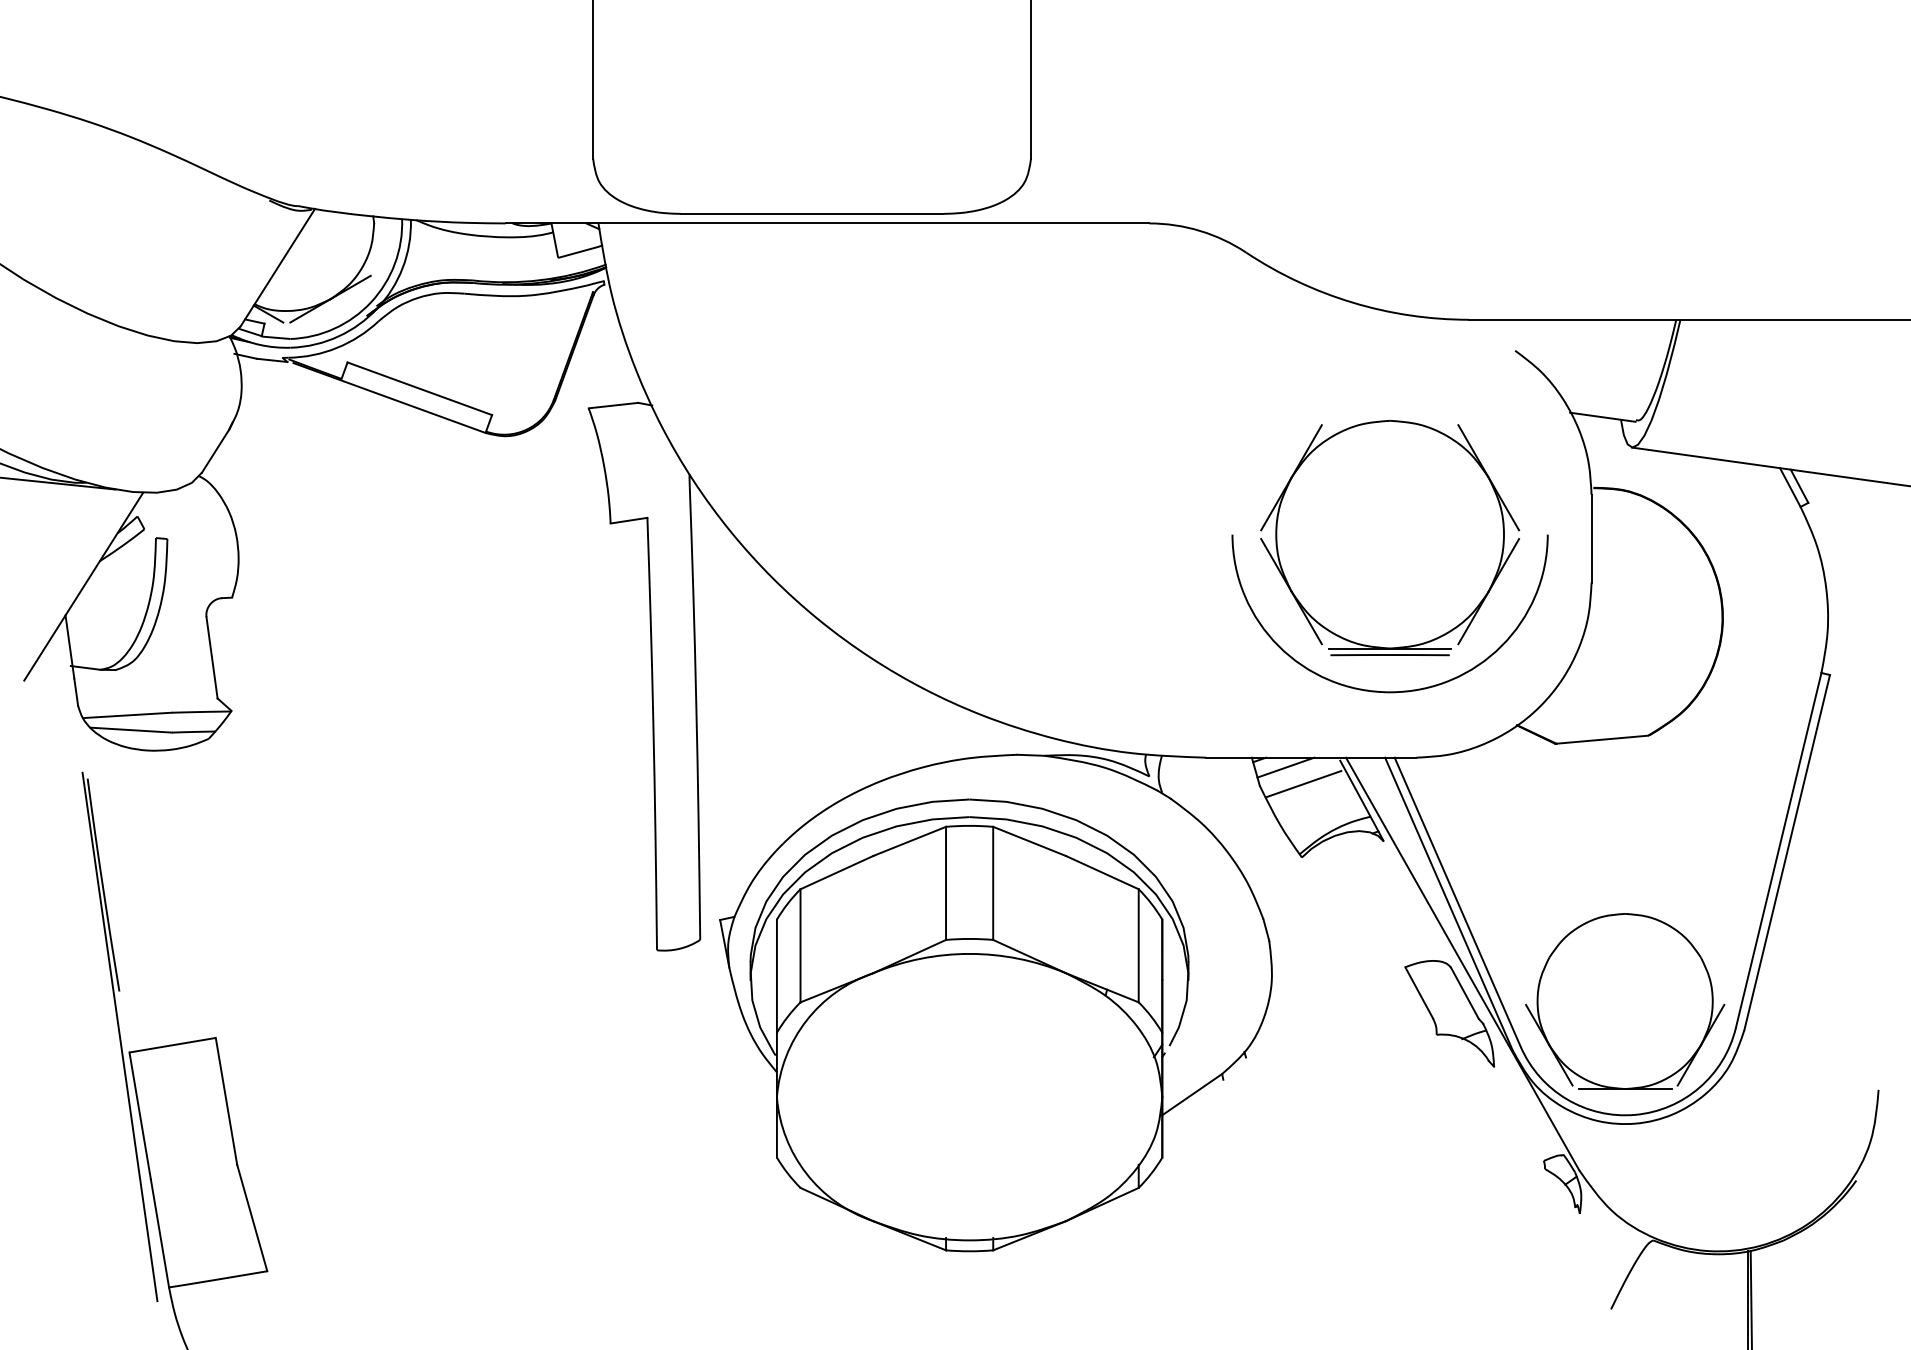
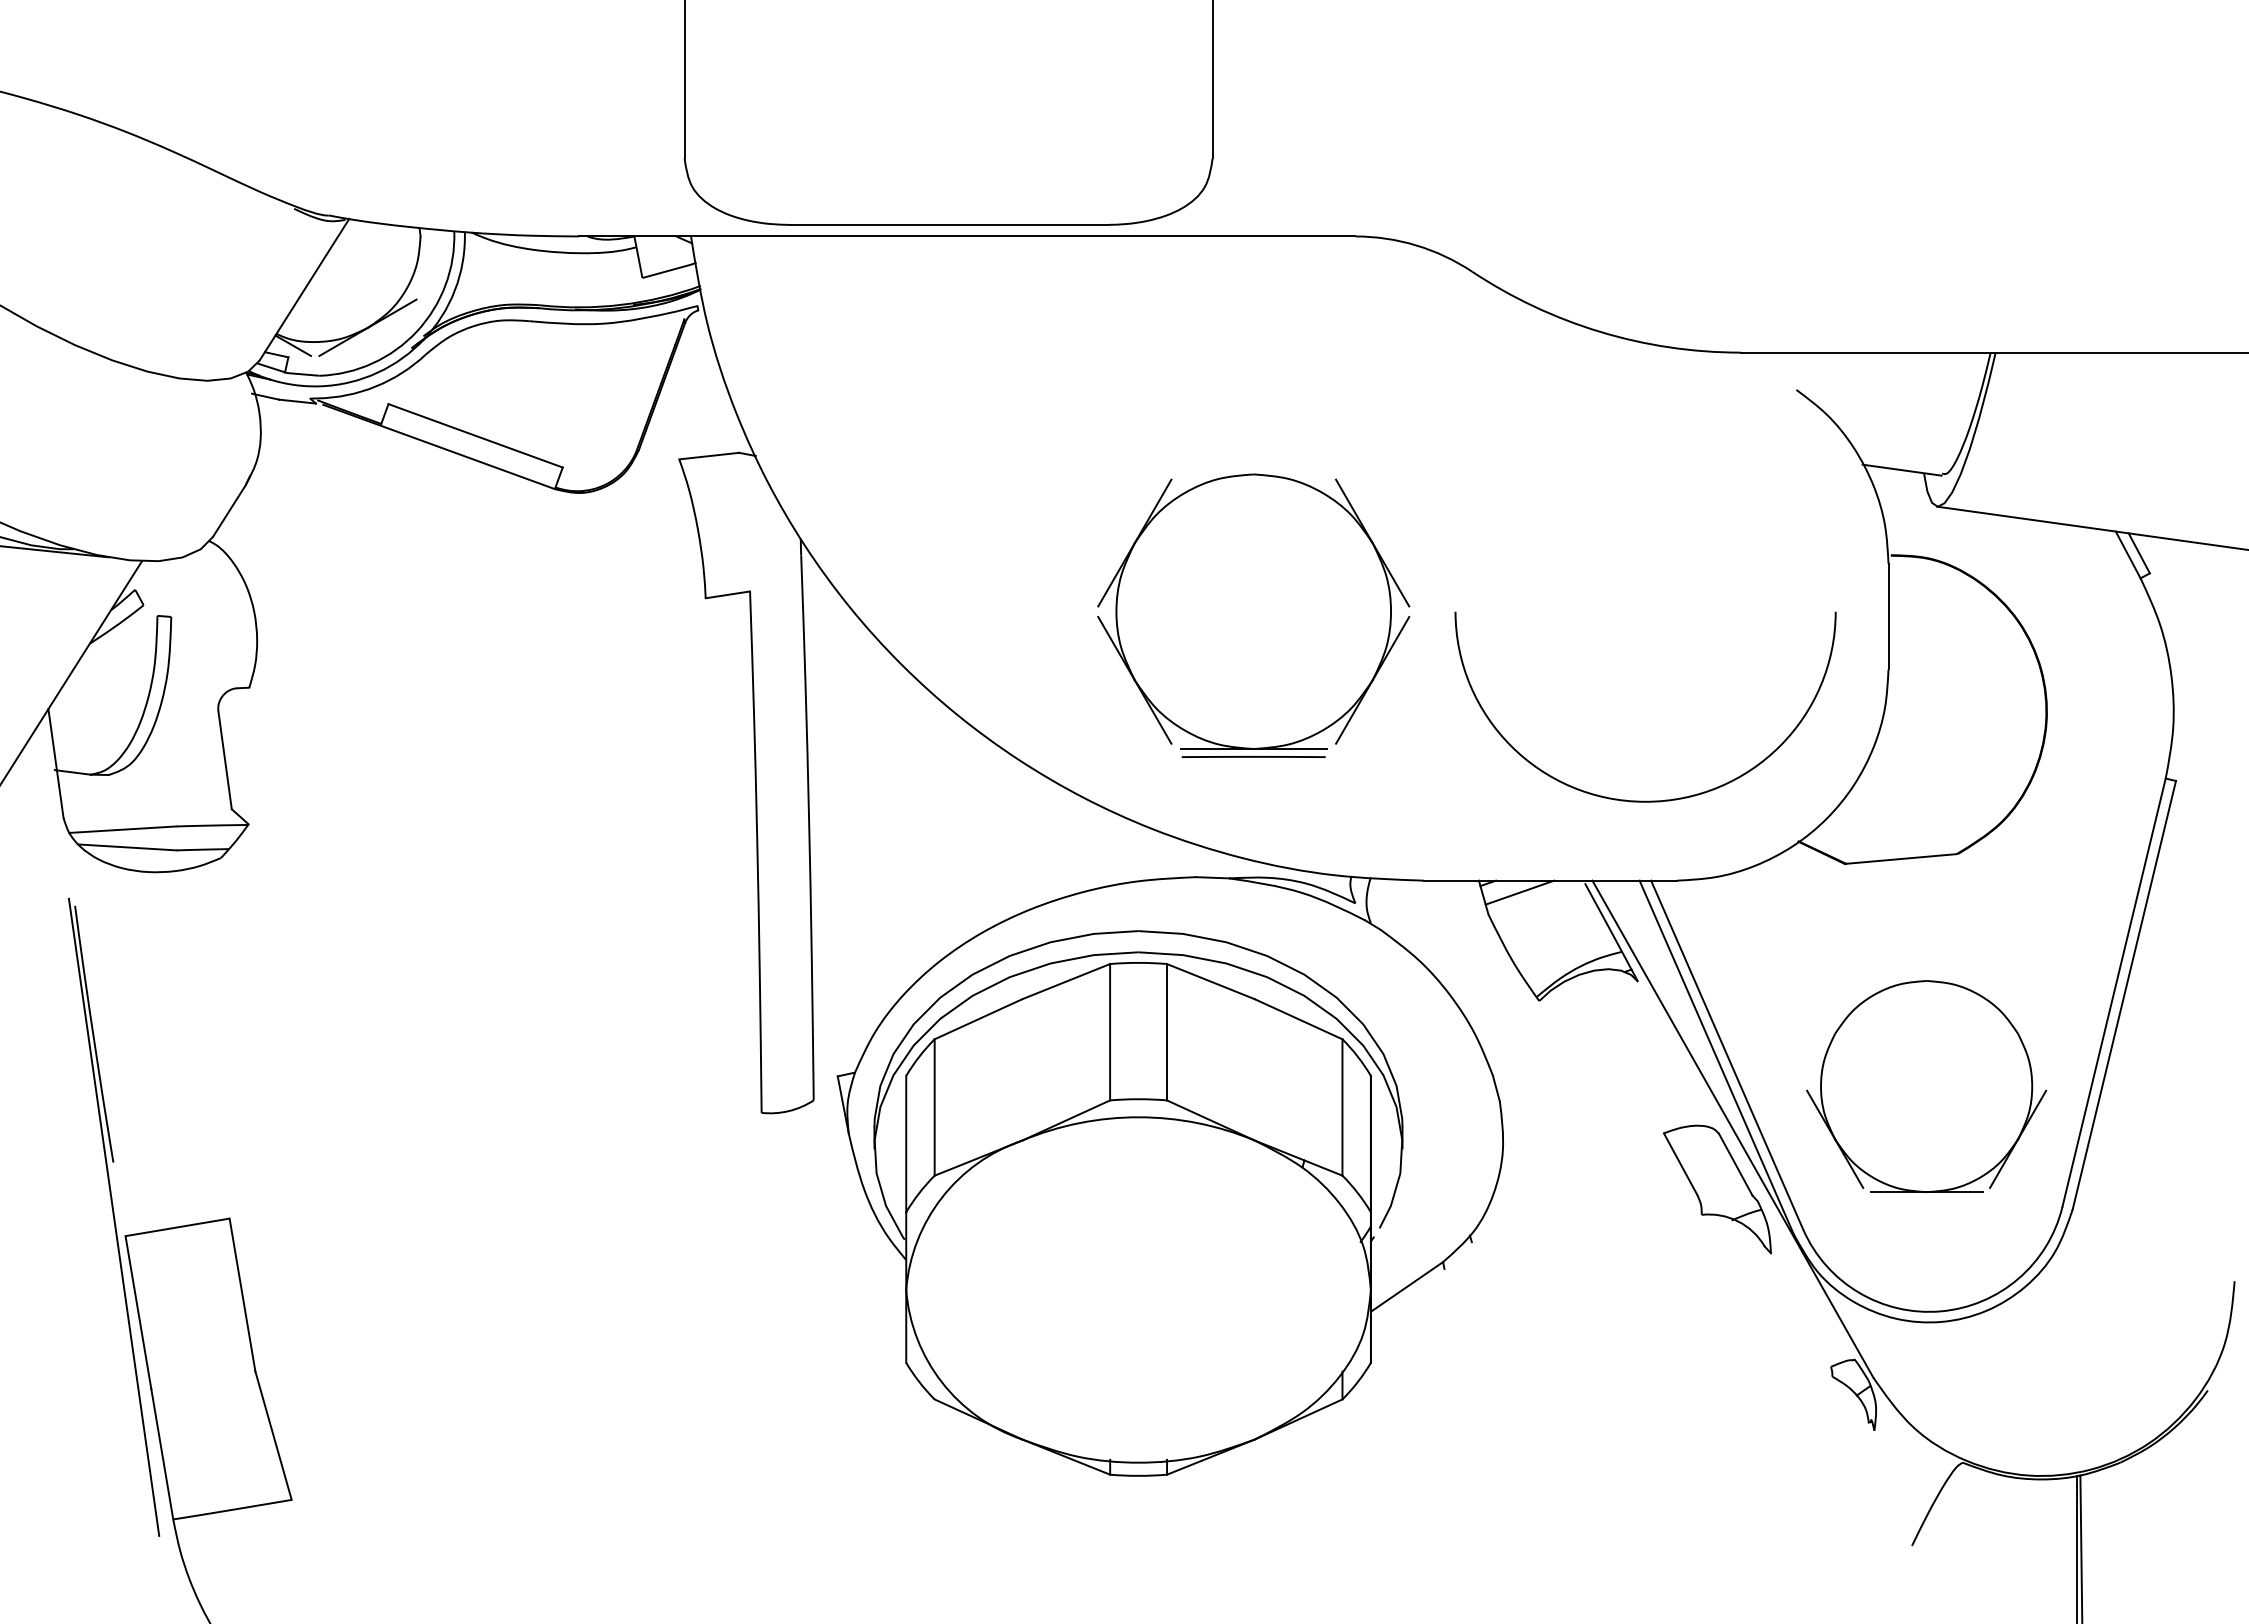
part: (1390, 537) -> (1254, 615), moved
line: (1303, 784) -> (1541, 912), removed
part: (1625, 1001) -> (1927, 1086), moved

